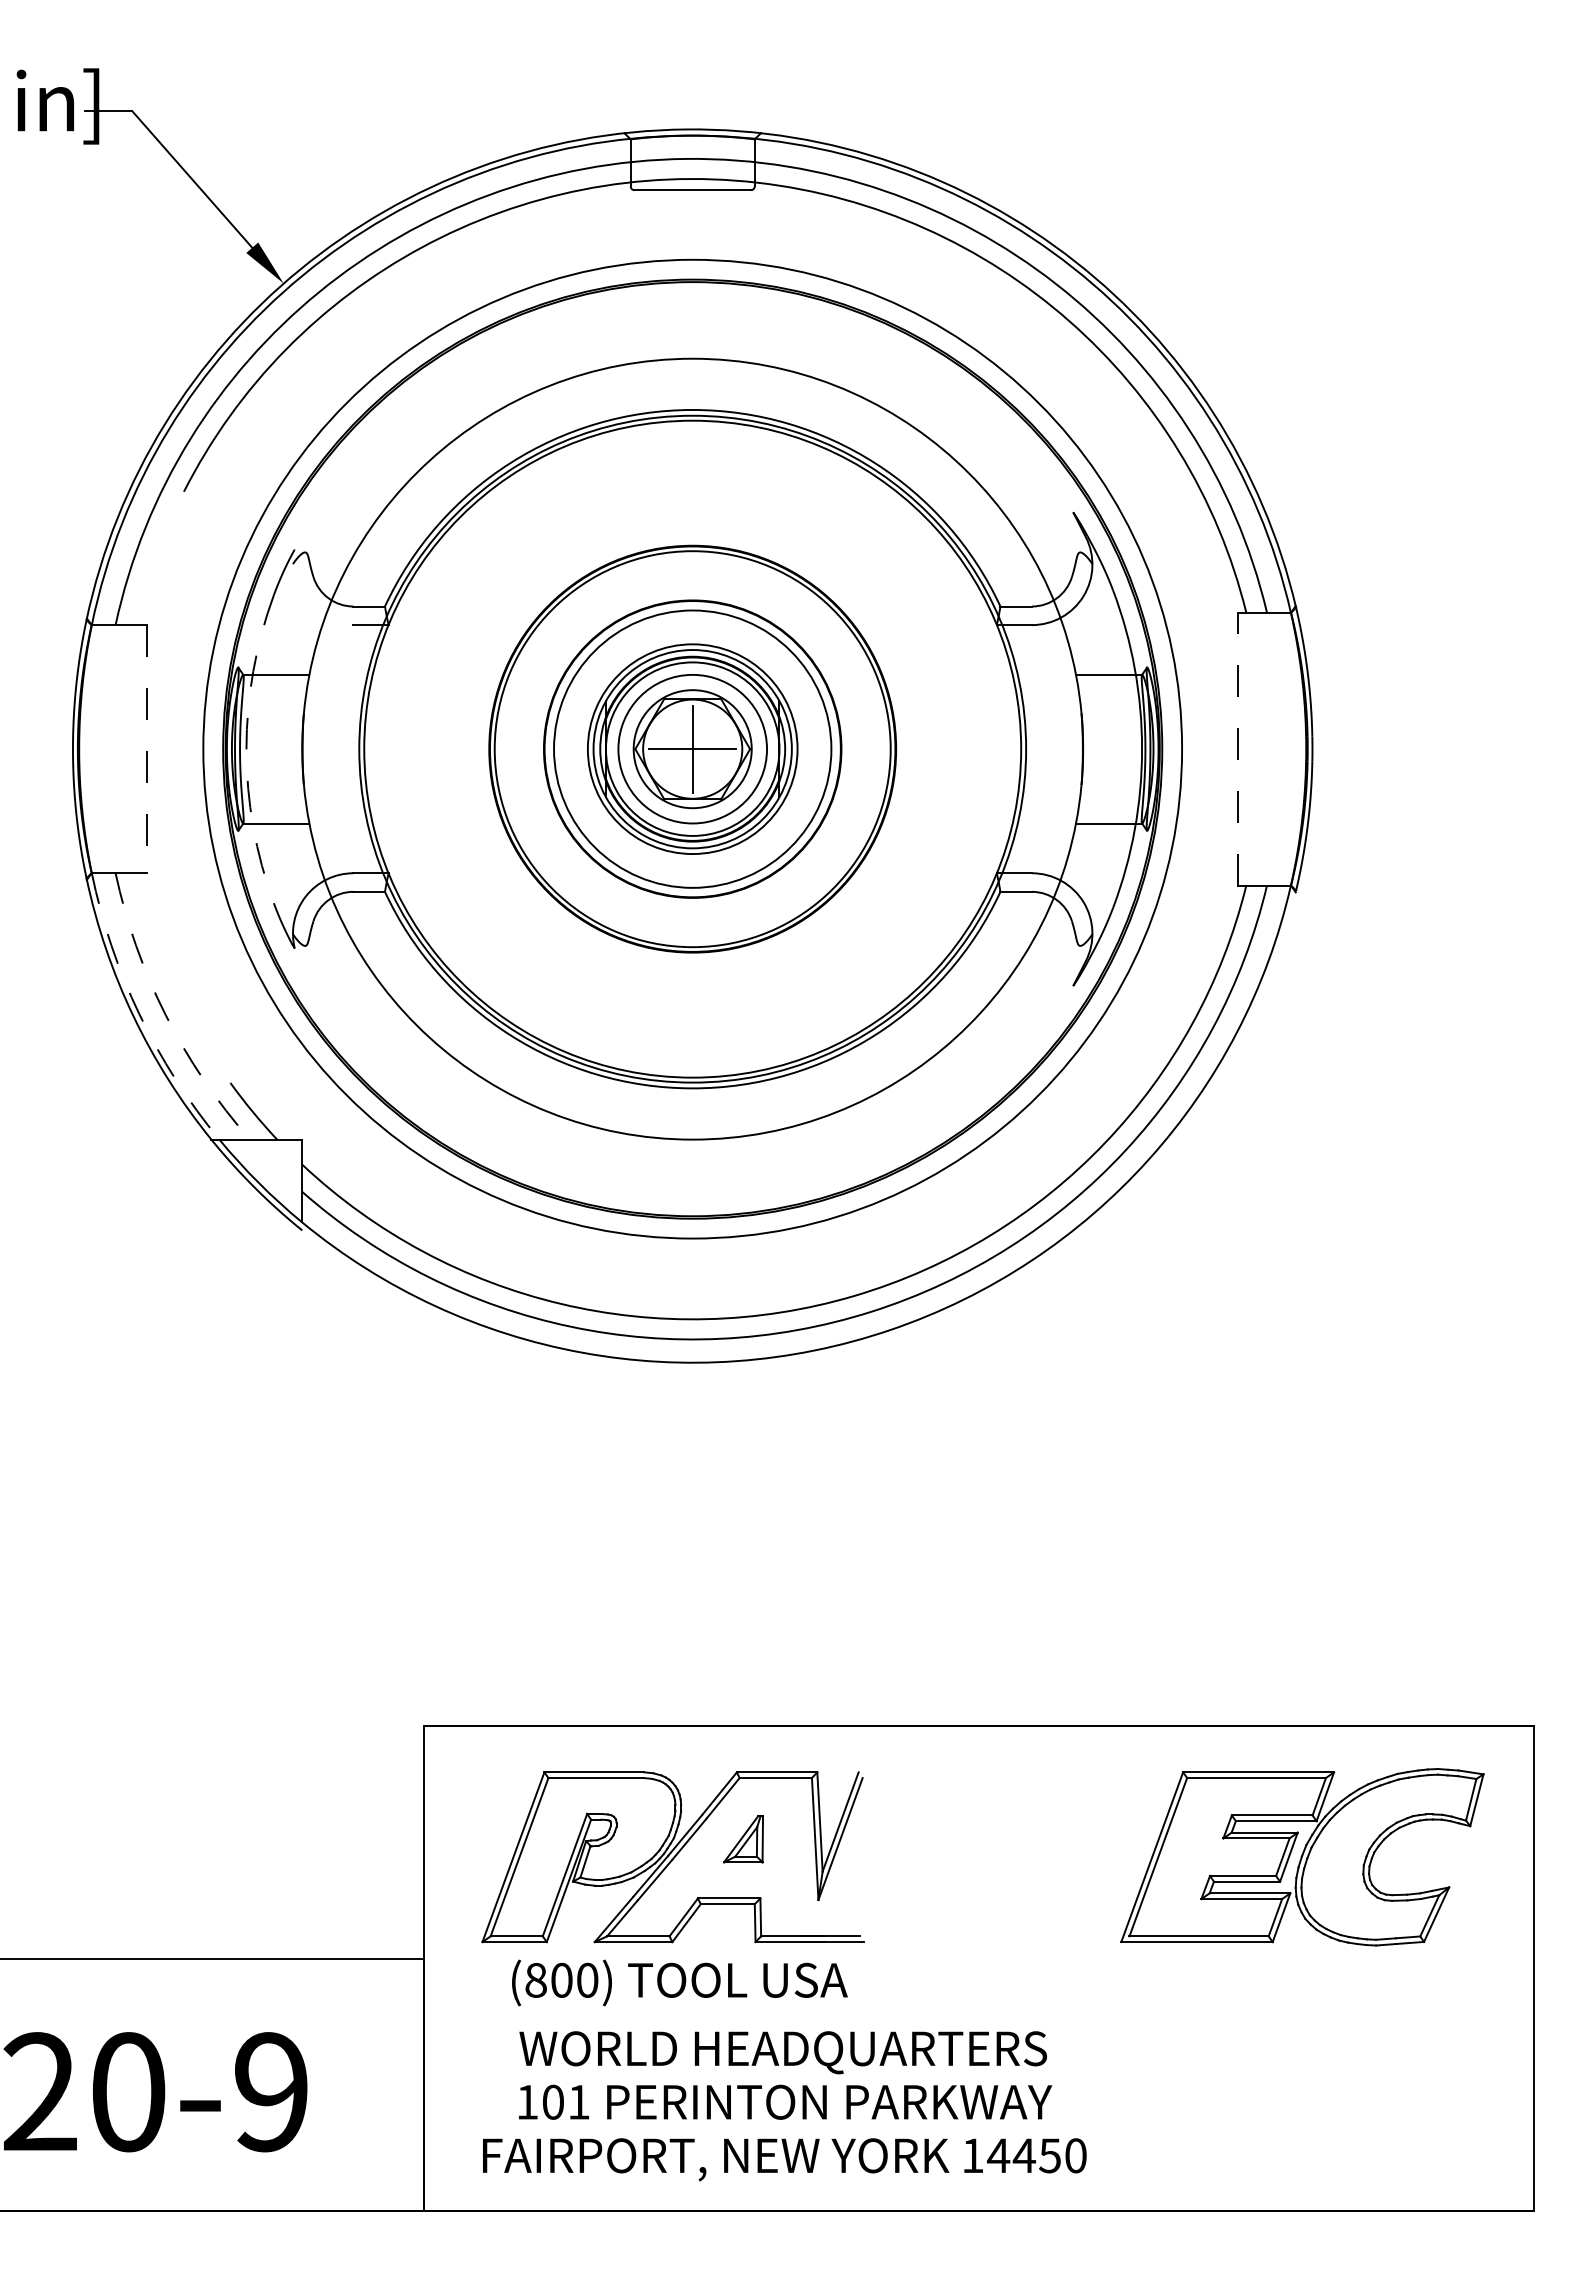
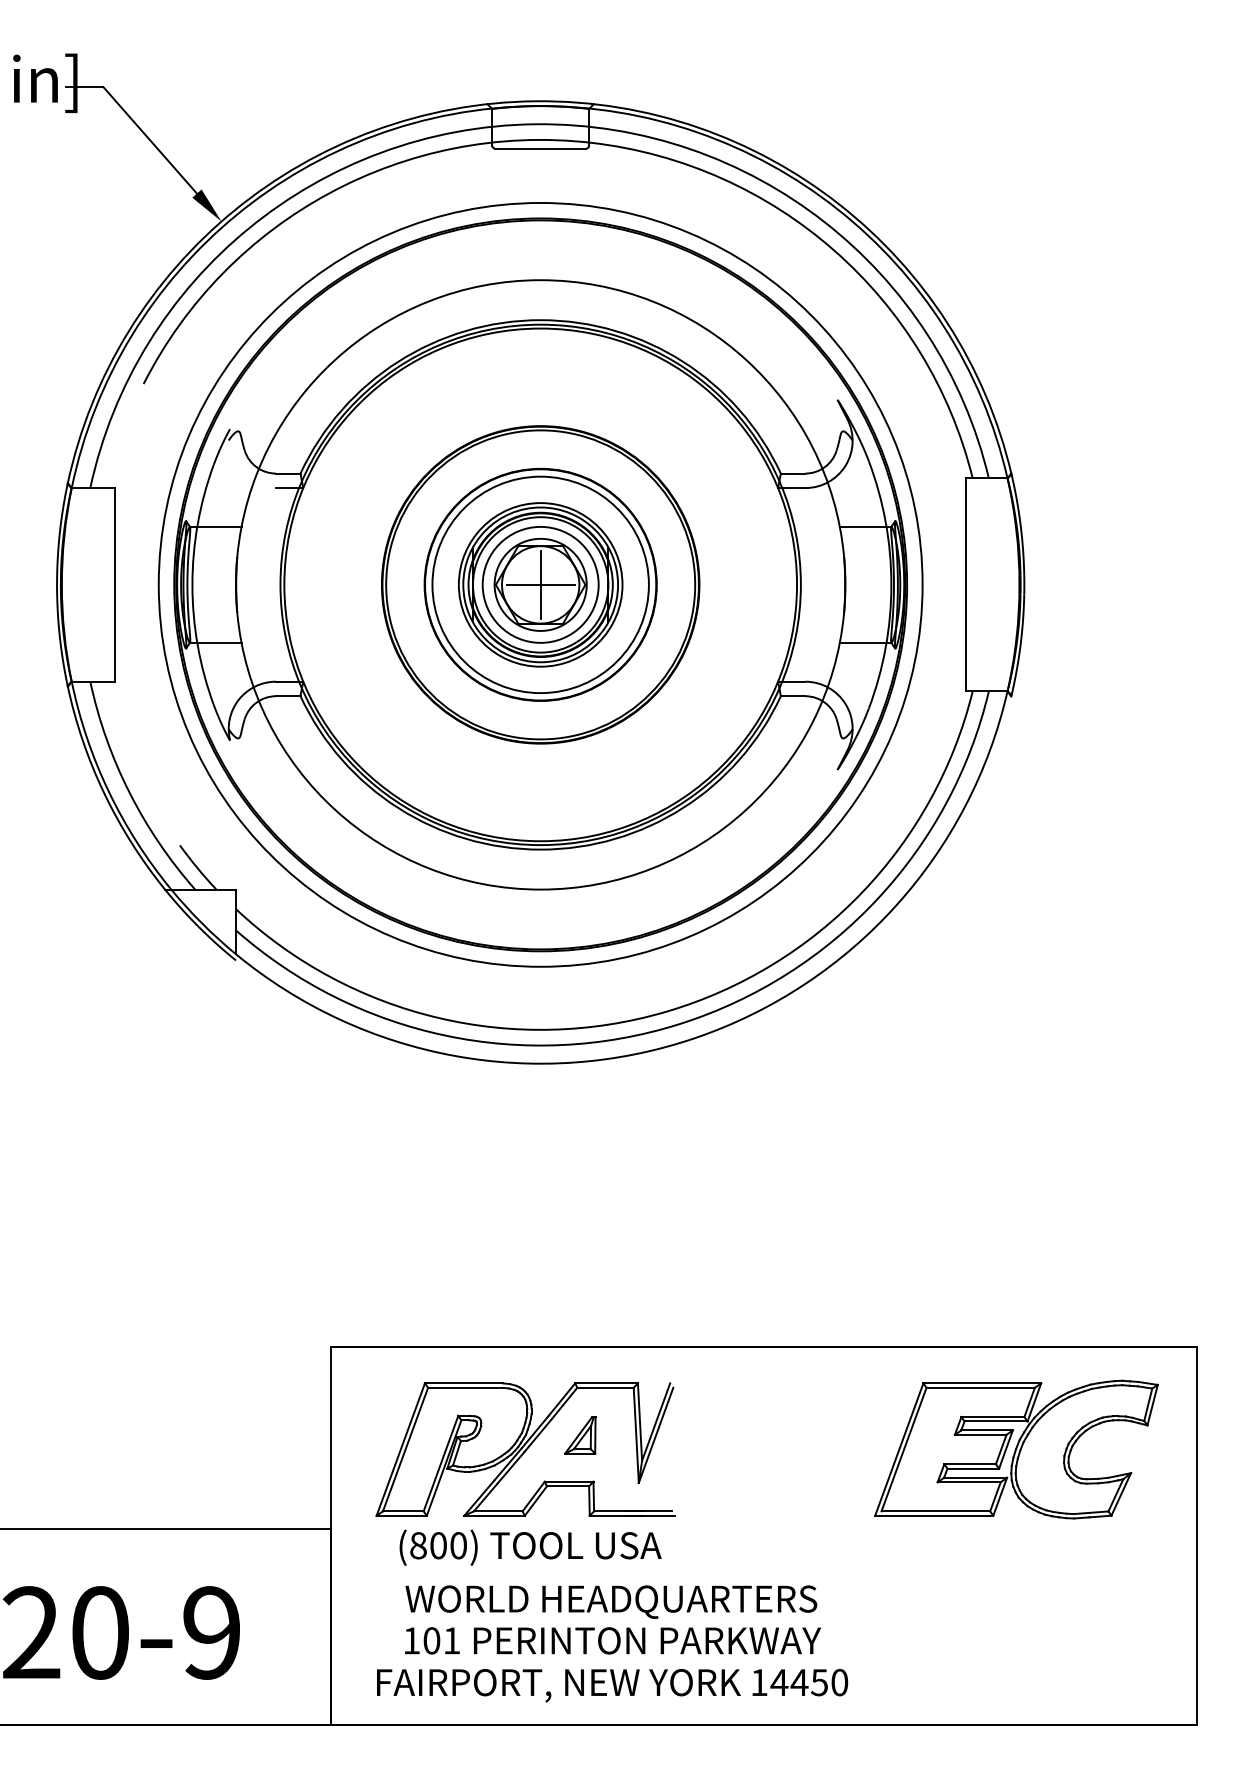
line: (1238, 748) -> (966, 584), dashed -> solid
line: (147, 749) -> (115, 585), dashed -> solid
arc: (246, 749) -> (192, 585), dashed -> solid
arc: (139, 1014) -> (108, 791), dashed -> solid
arc: (165, 1015) -> (129, 792), dashed -> solid

